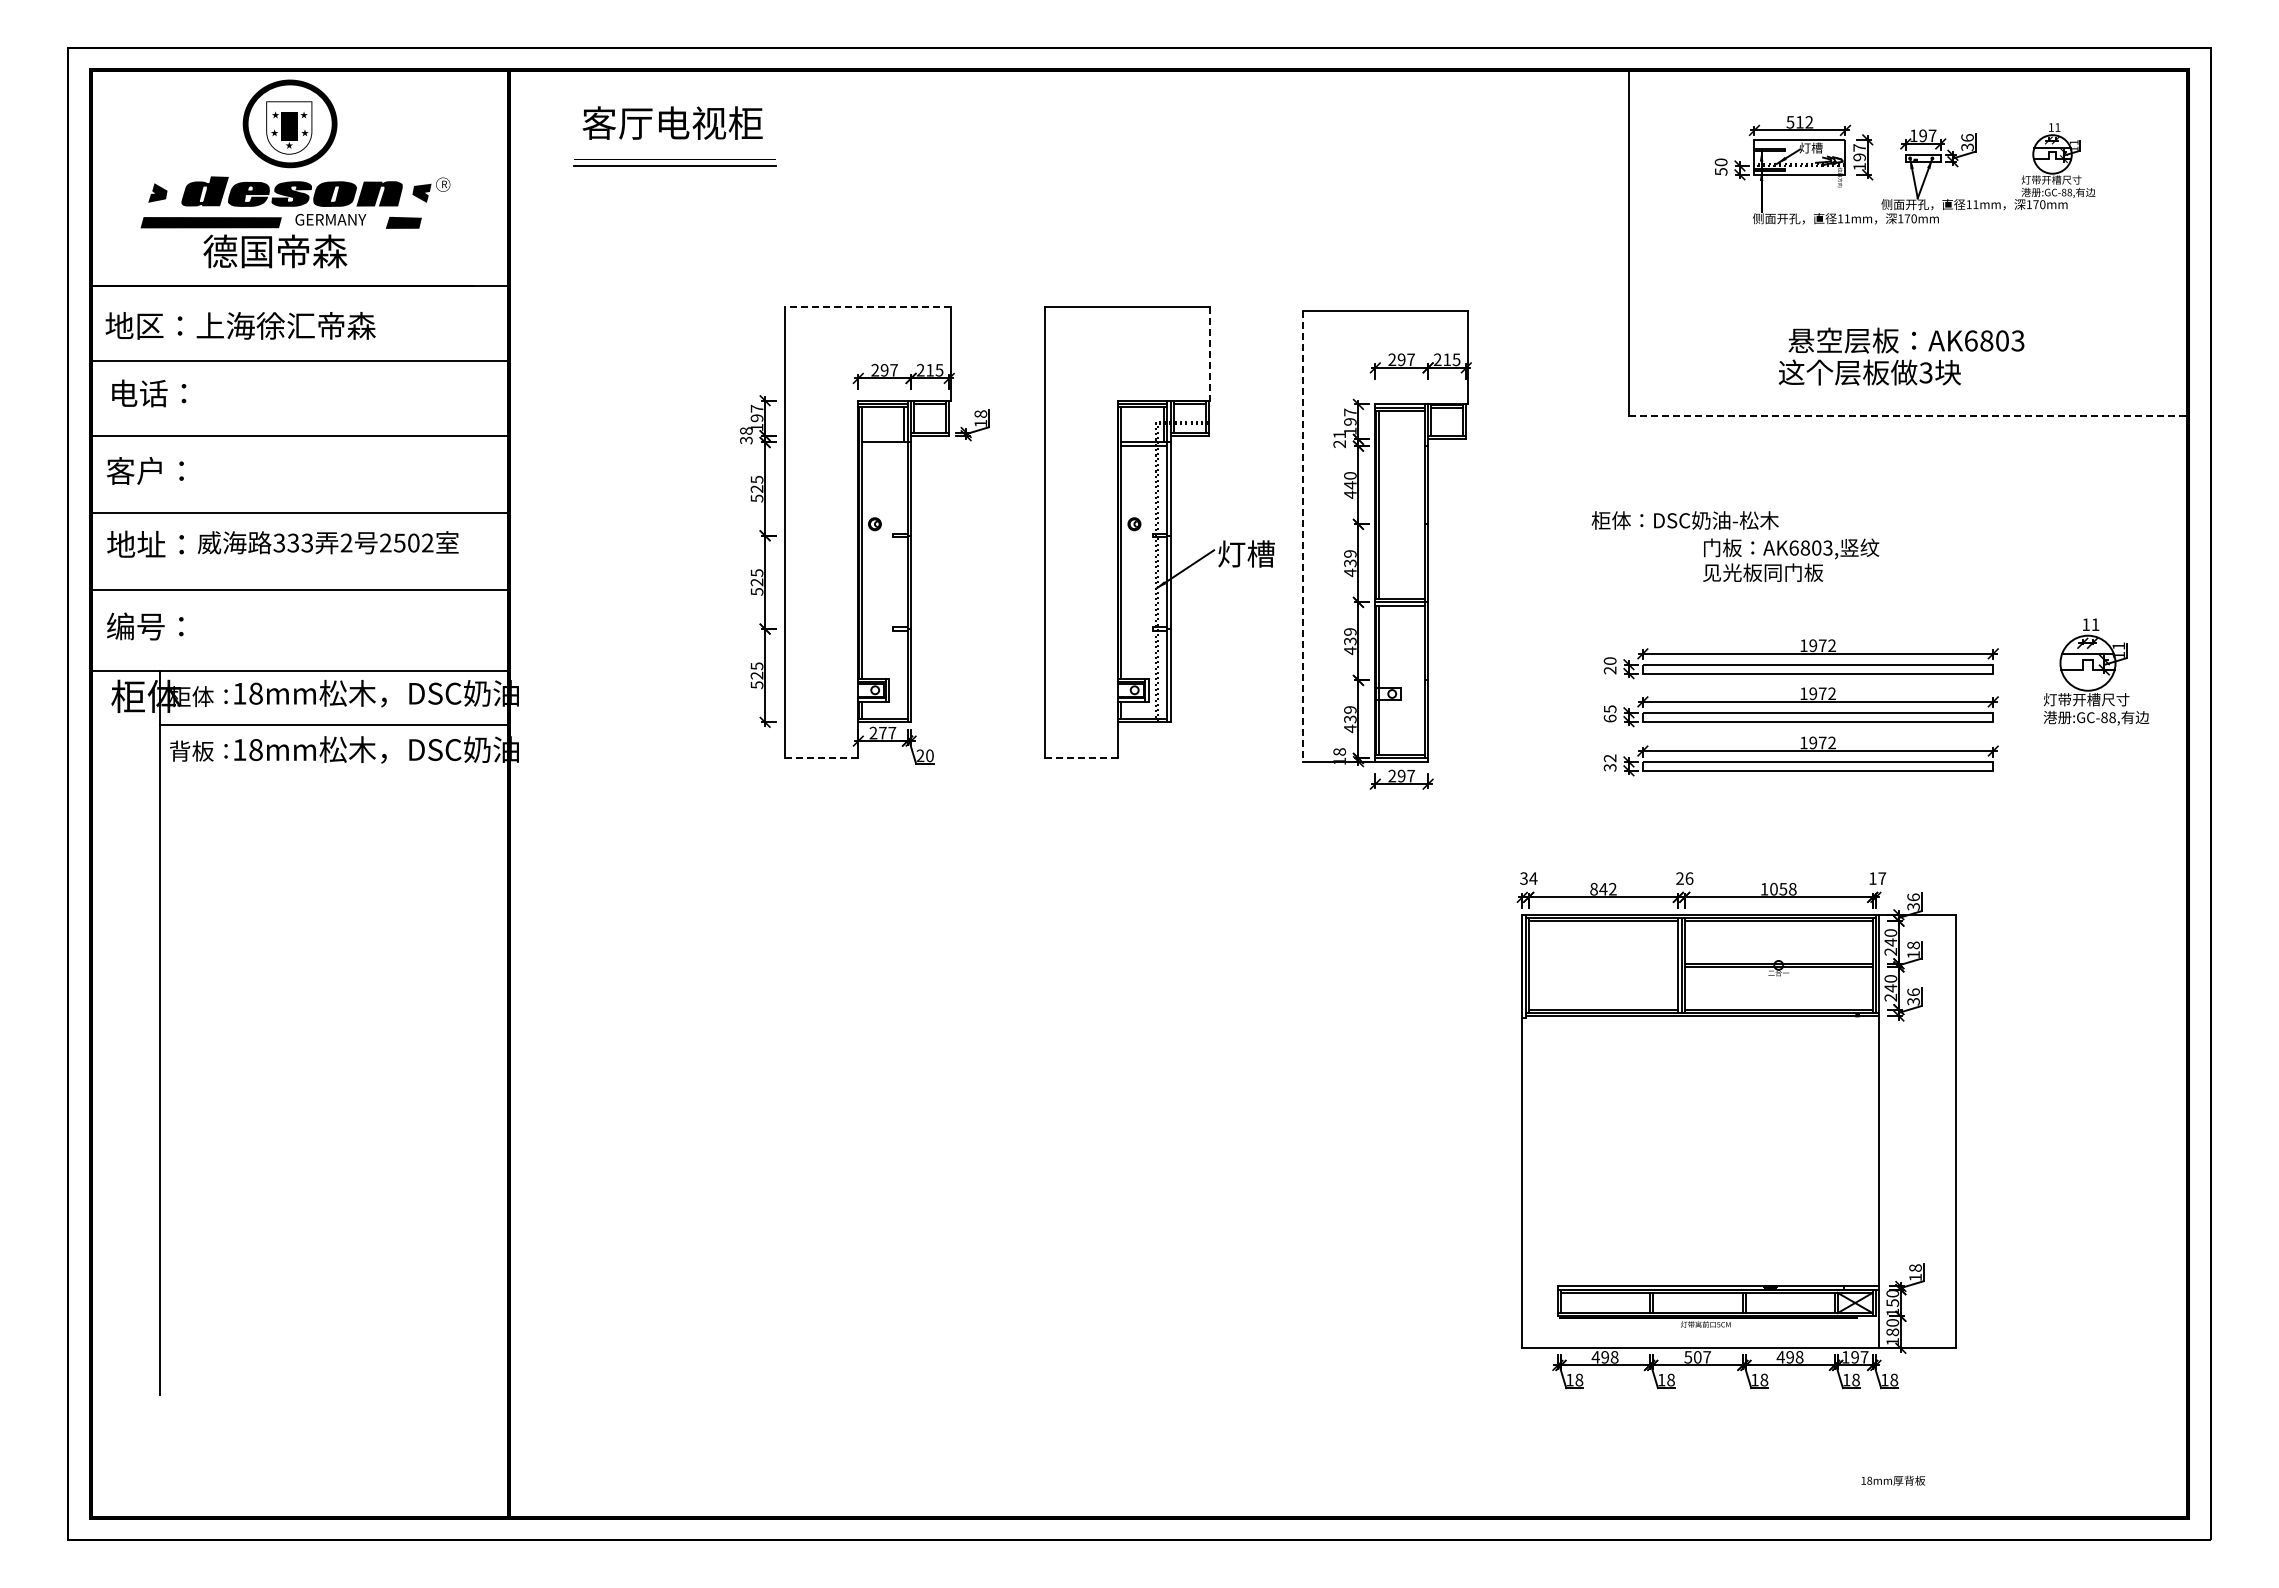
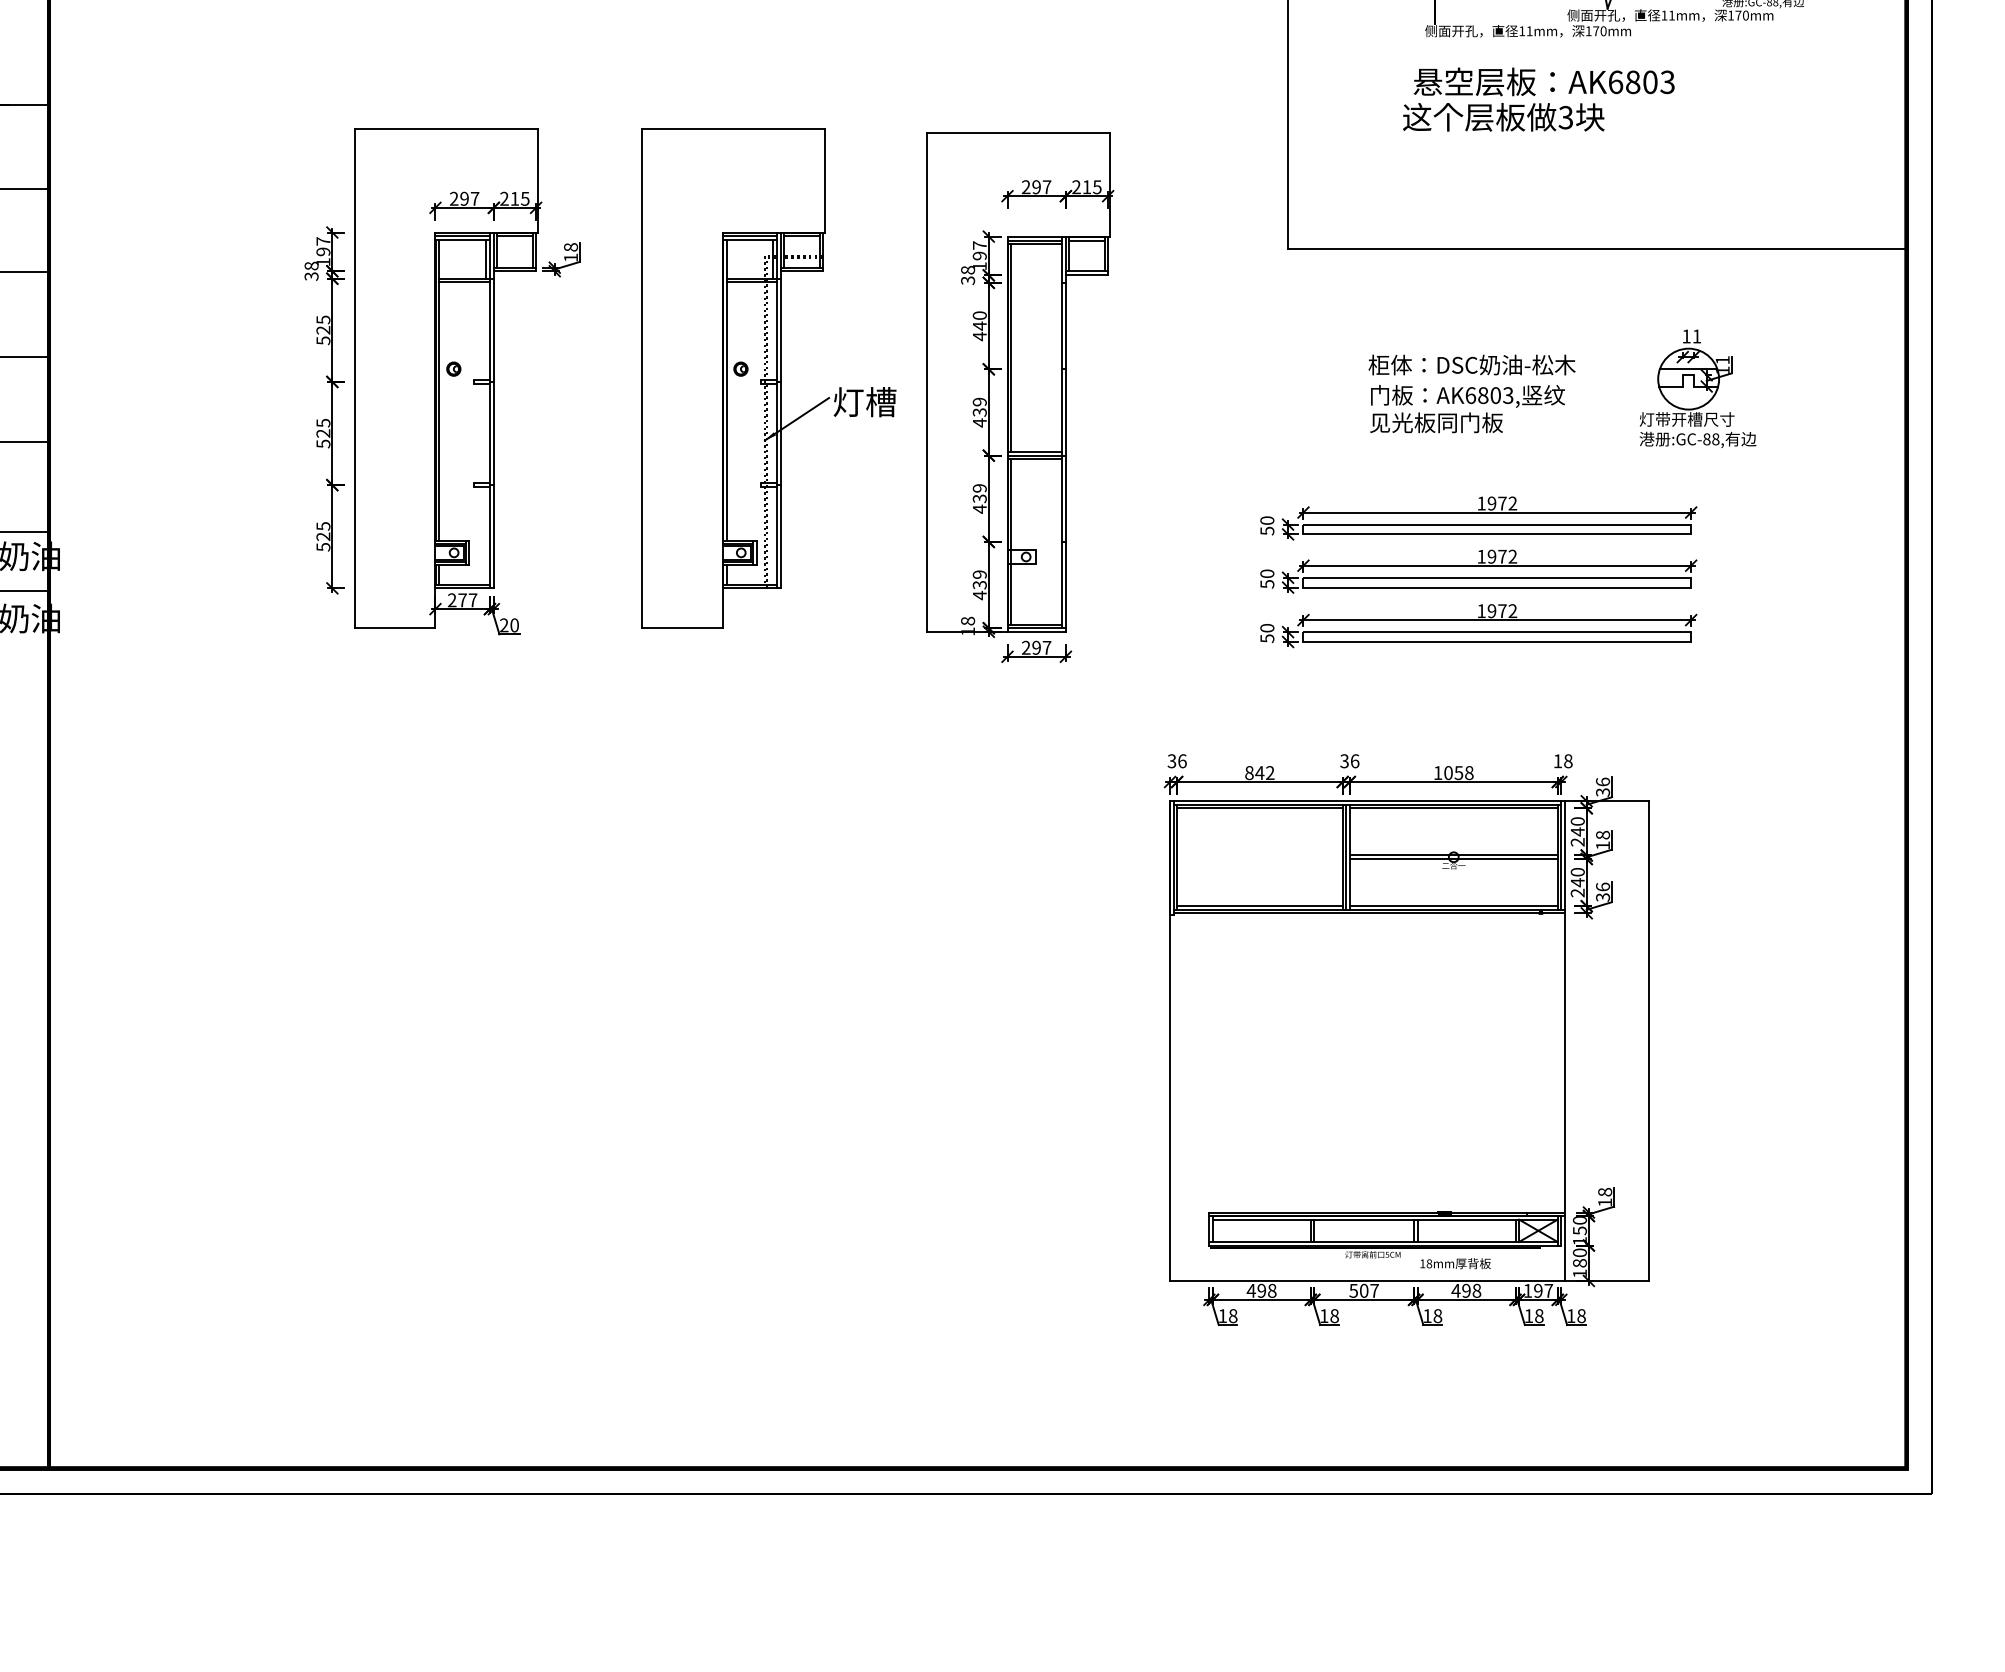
line: (868, 306) -> (446, 128), dashed -> solid
line: (1210, 353) -> (825, 180), dashed -> solid
text: (1901, 356) -> (1538, 99), moved
line: (1909, 416) -> (1598, 249), dashed -> solid
text: (1339, 439) -> (967, 275), 21 -> 38
line: (884, 445) -> (464, 282), added
text: (1684, 520) -> (1471, 365), moved
line: (1302, 536) -> (926, 382), dashed -> solid
text: (1609, 670) -> (1266, 530), 20 -> 50
part: (2096, 671) -> (1698, 388), moved
text: (1609, 713) -> (1266, 578), 65 -> 50
line: (821, 757) -> (394, 627), dashed -> solid
line: (1080, 757) -> (681, 627), dashed -> solid
text: (1609, 762) -> (1266, 632), 32 -> 50
text: (1533, 878) -> (1182, 761), 34 -> 36
text: (1679, 878) -> (1344, 761), 26 -> 36
text: (1882, 878) -> (1568, 761), 17 -> 18
text: (1892, 1480) -> (1454, 1263), moved

